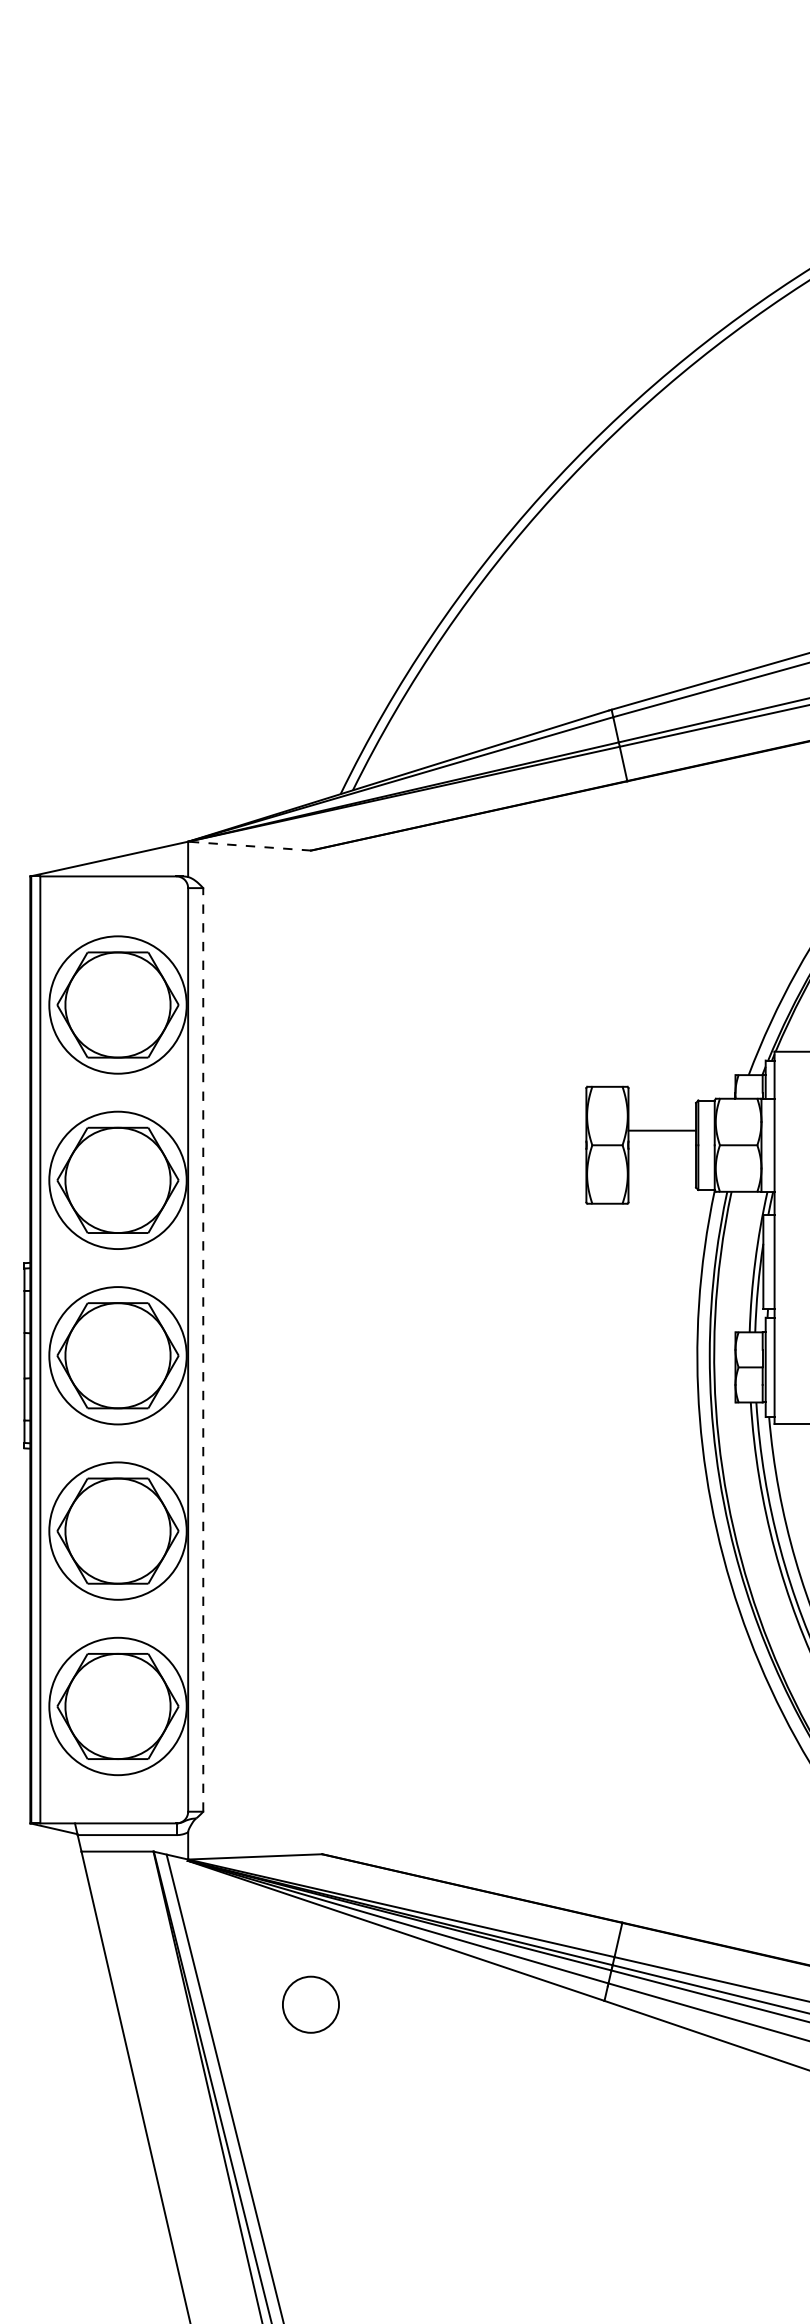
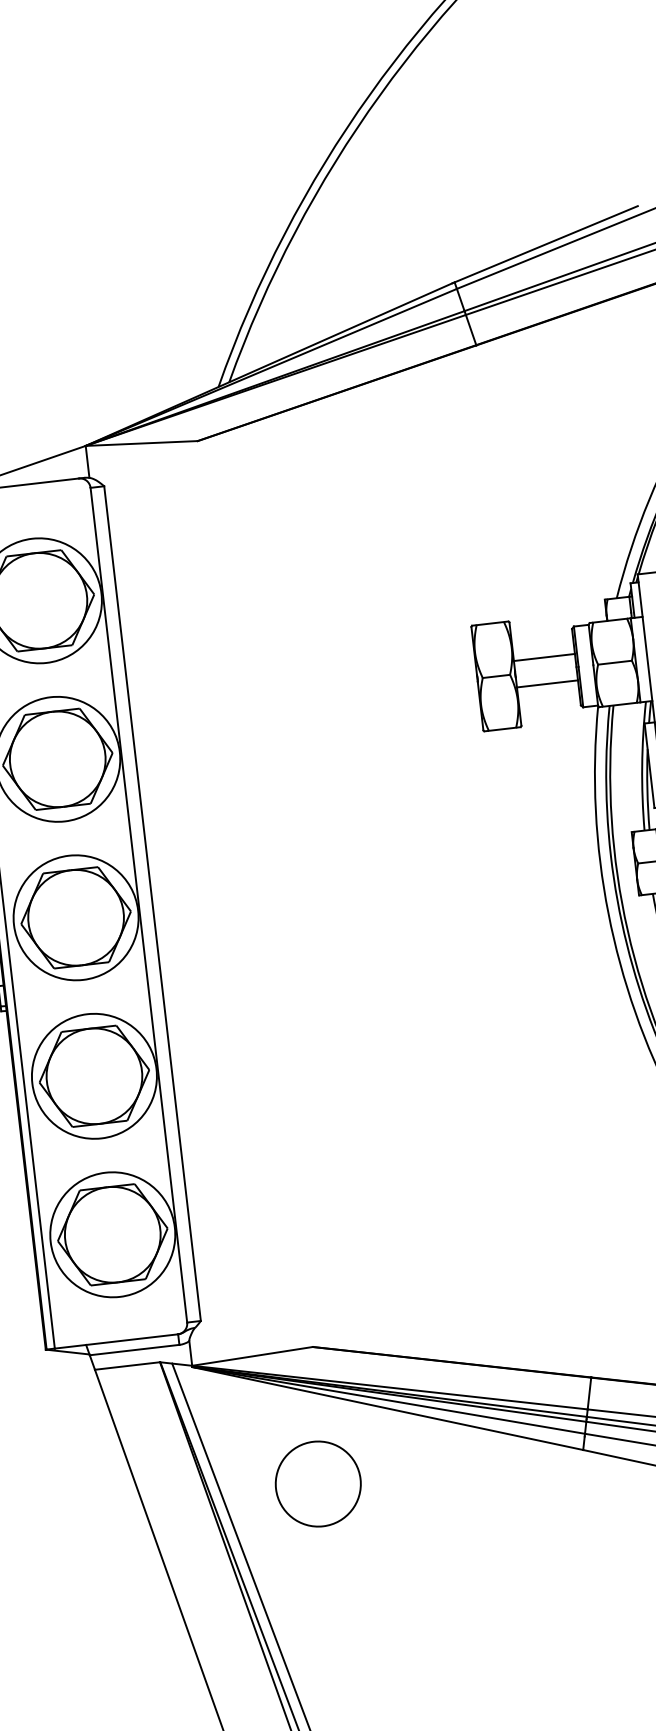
line: (249, 846) -> (141, 443), dashed -> solid
line: (662, 1159) -> (547, 683), added
line: (203, 1349) -> (152, 903), dashed -> solid
circle: (310, 2004) -> (317, 1484), size x1.67

